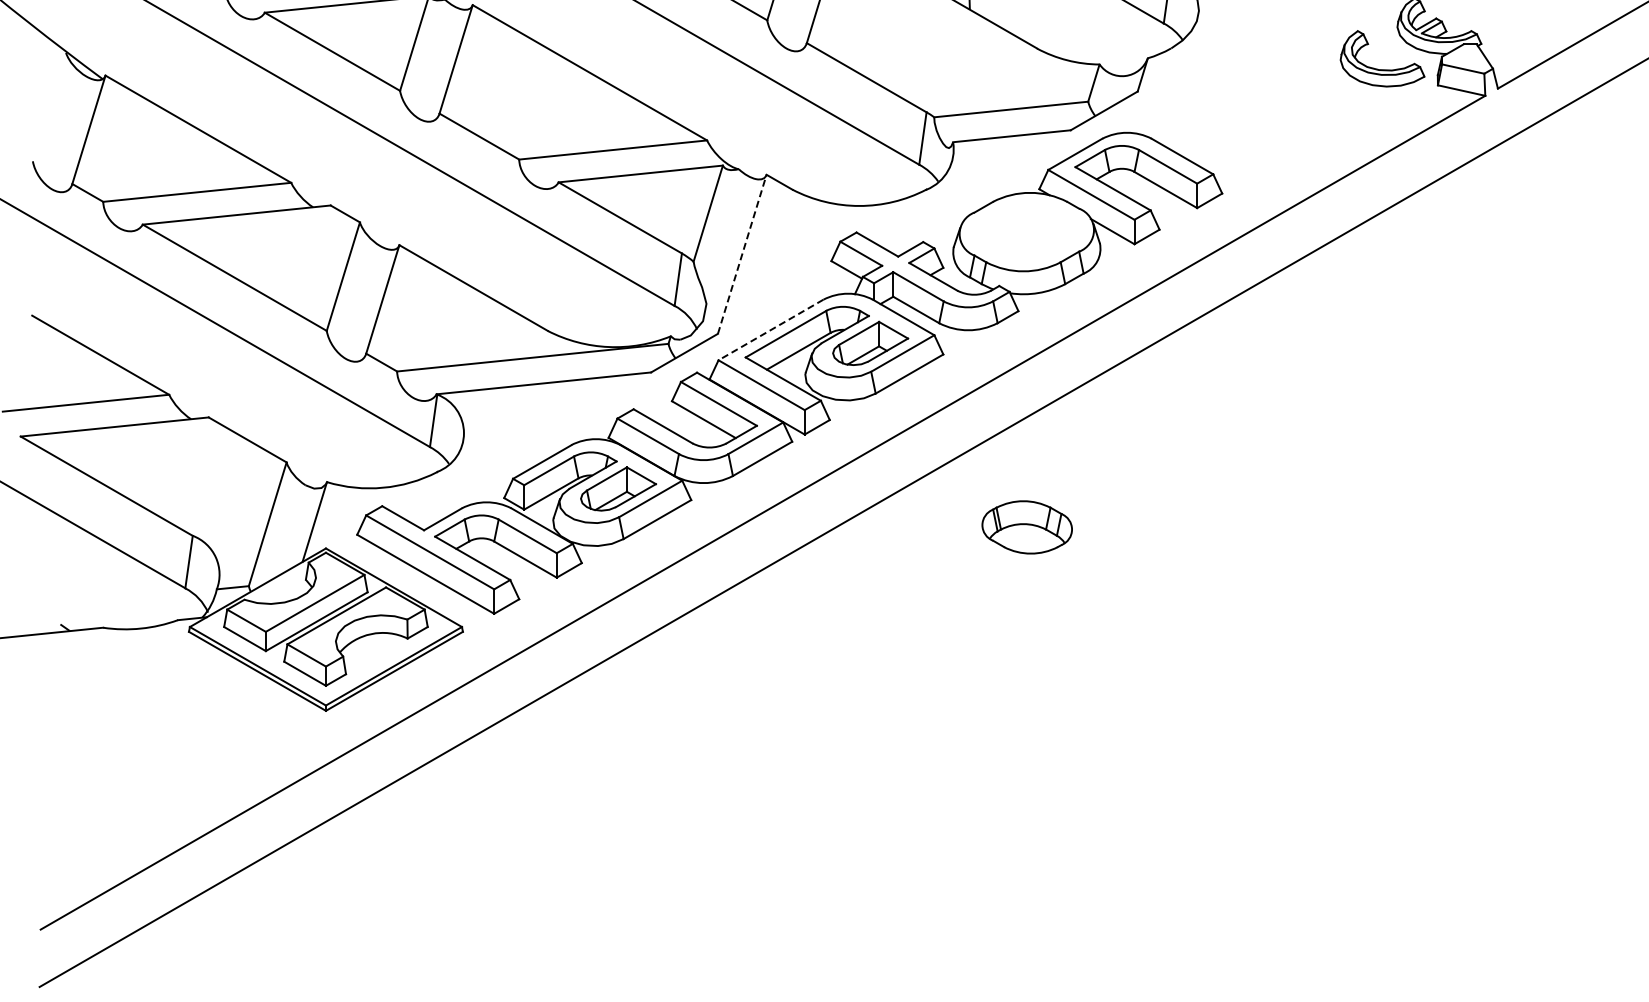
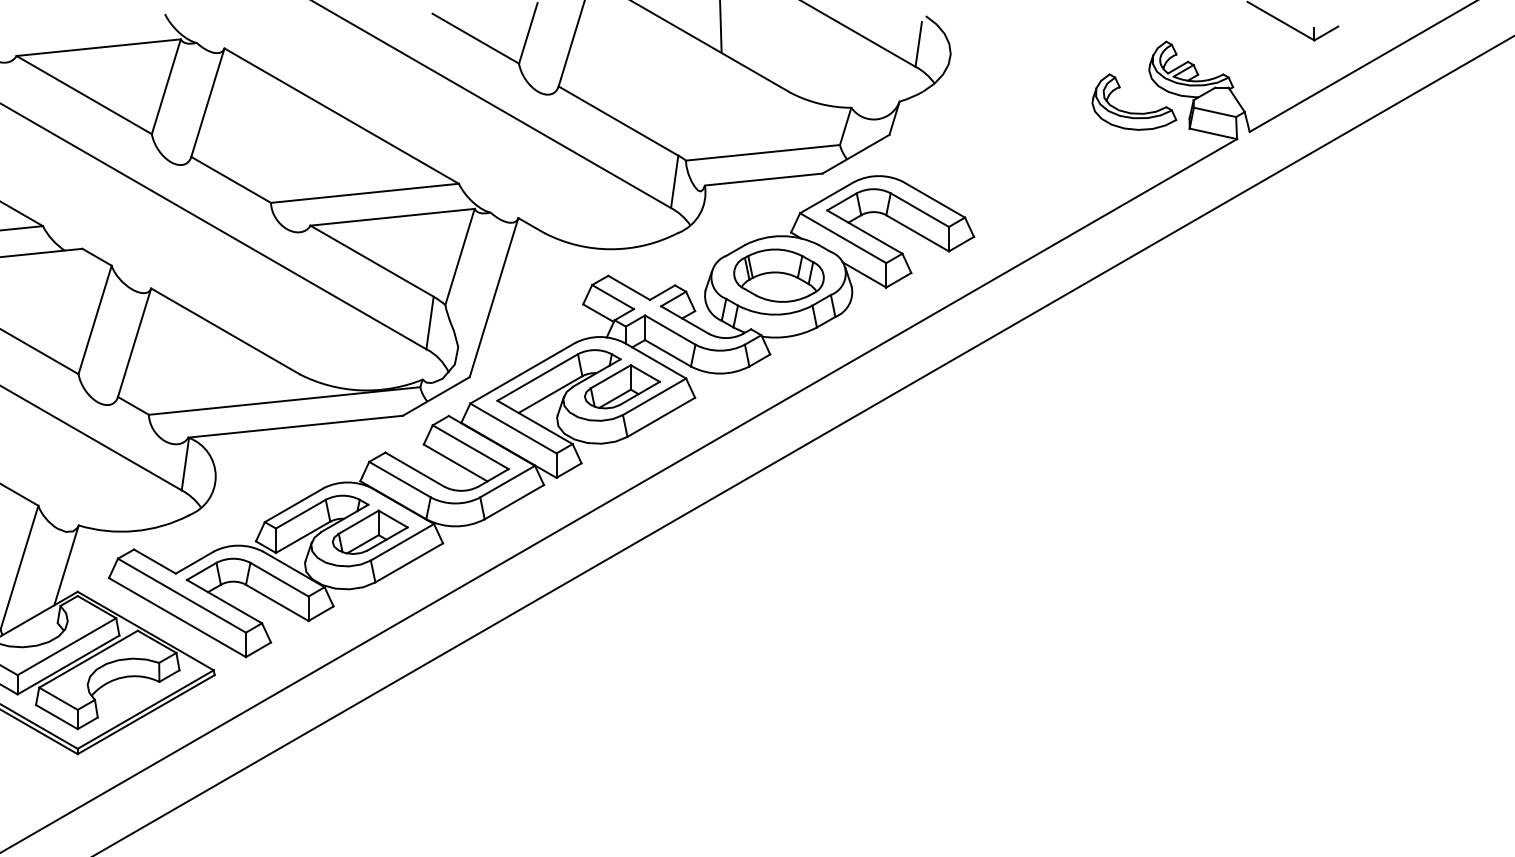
line: (742, 253) -> (494, 296), dashed -> solid
line: (770, 330) -> (522, 373), dashed -> solid
part: (1026, 527) -> (778, 275), moved

